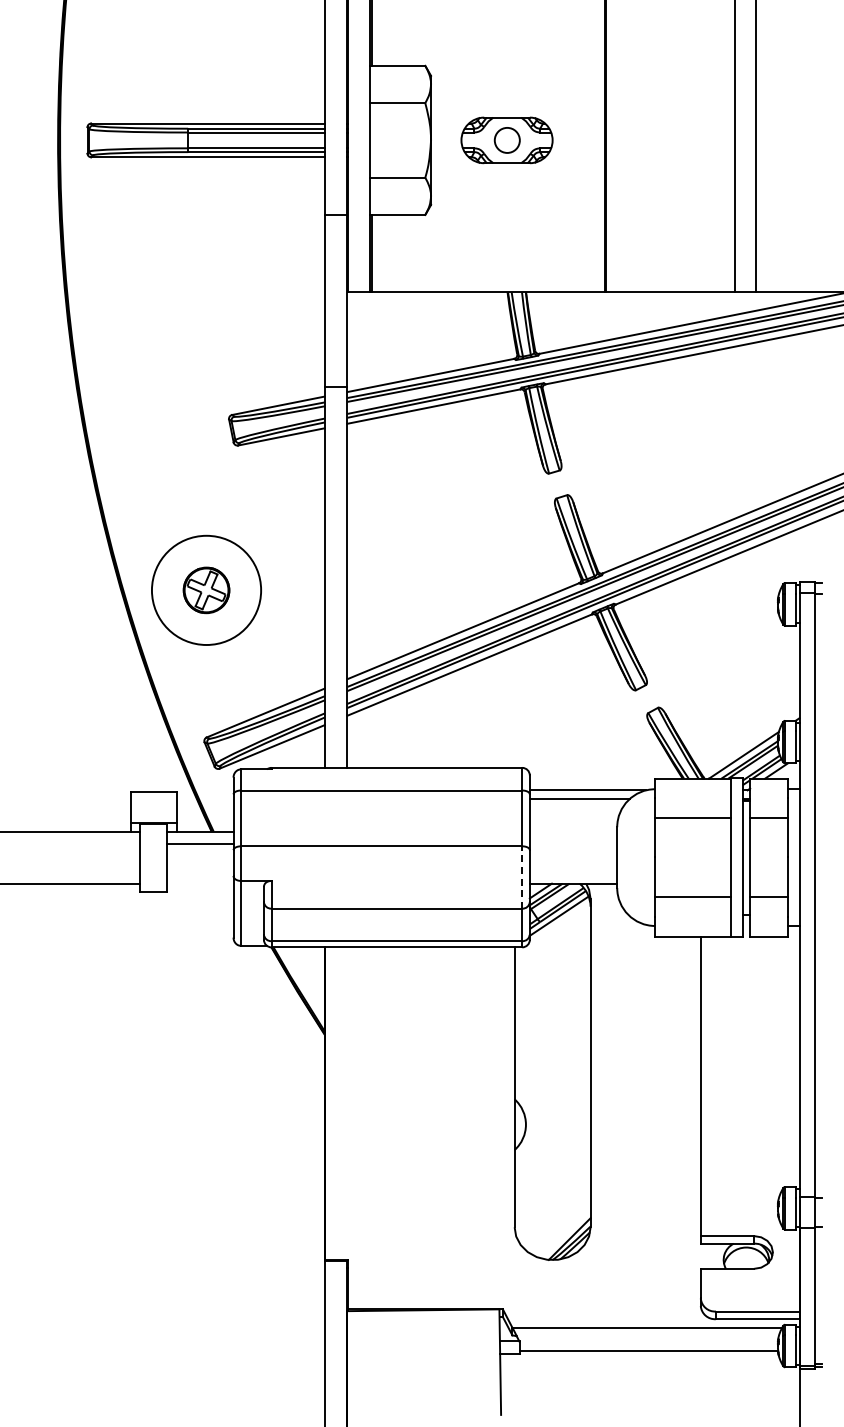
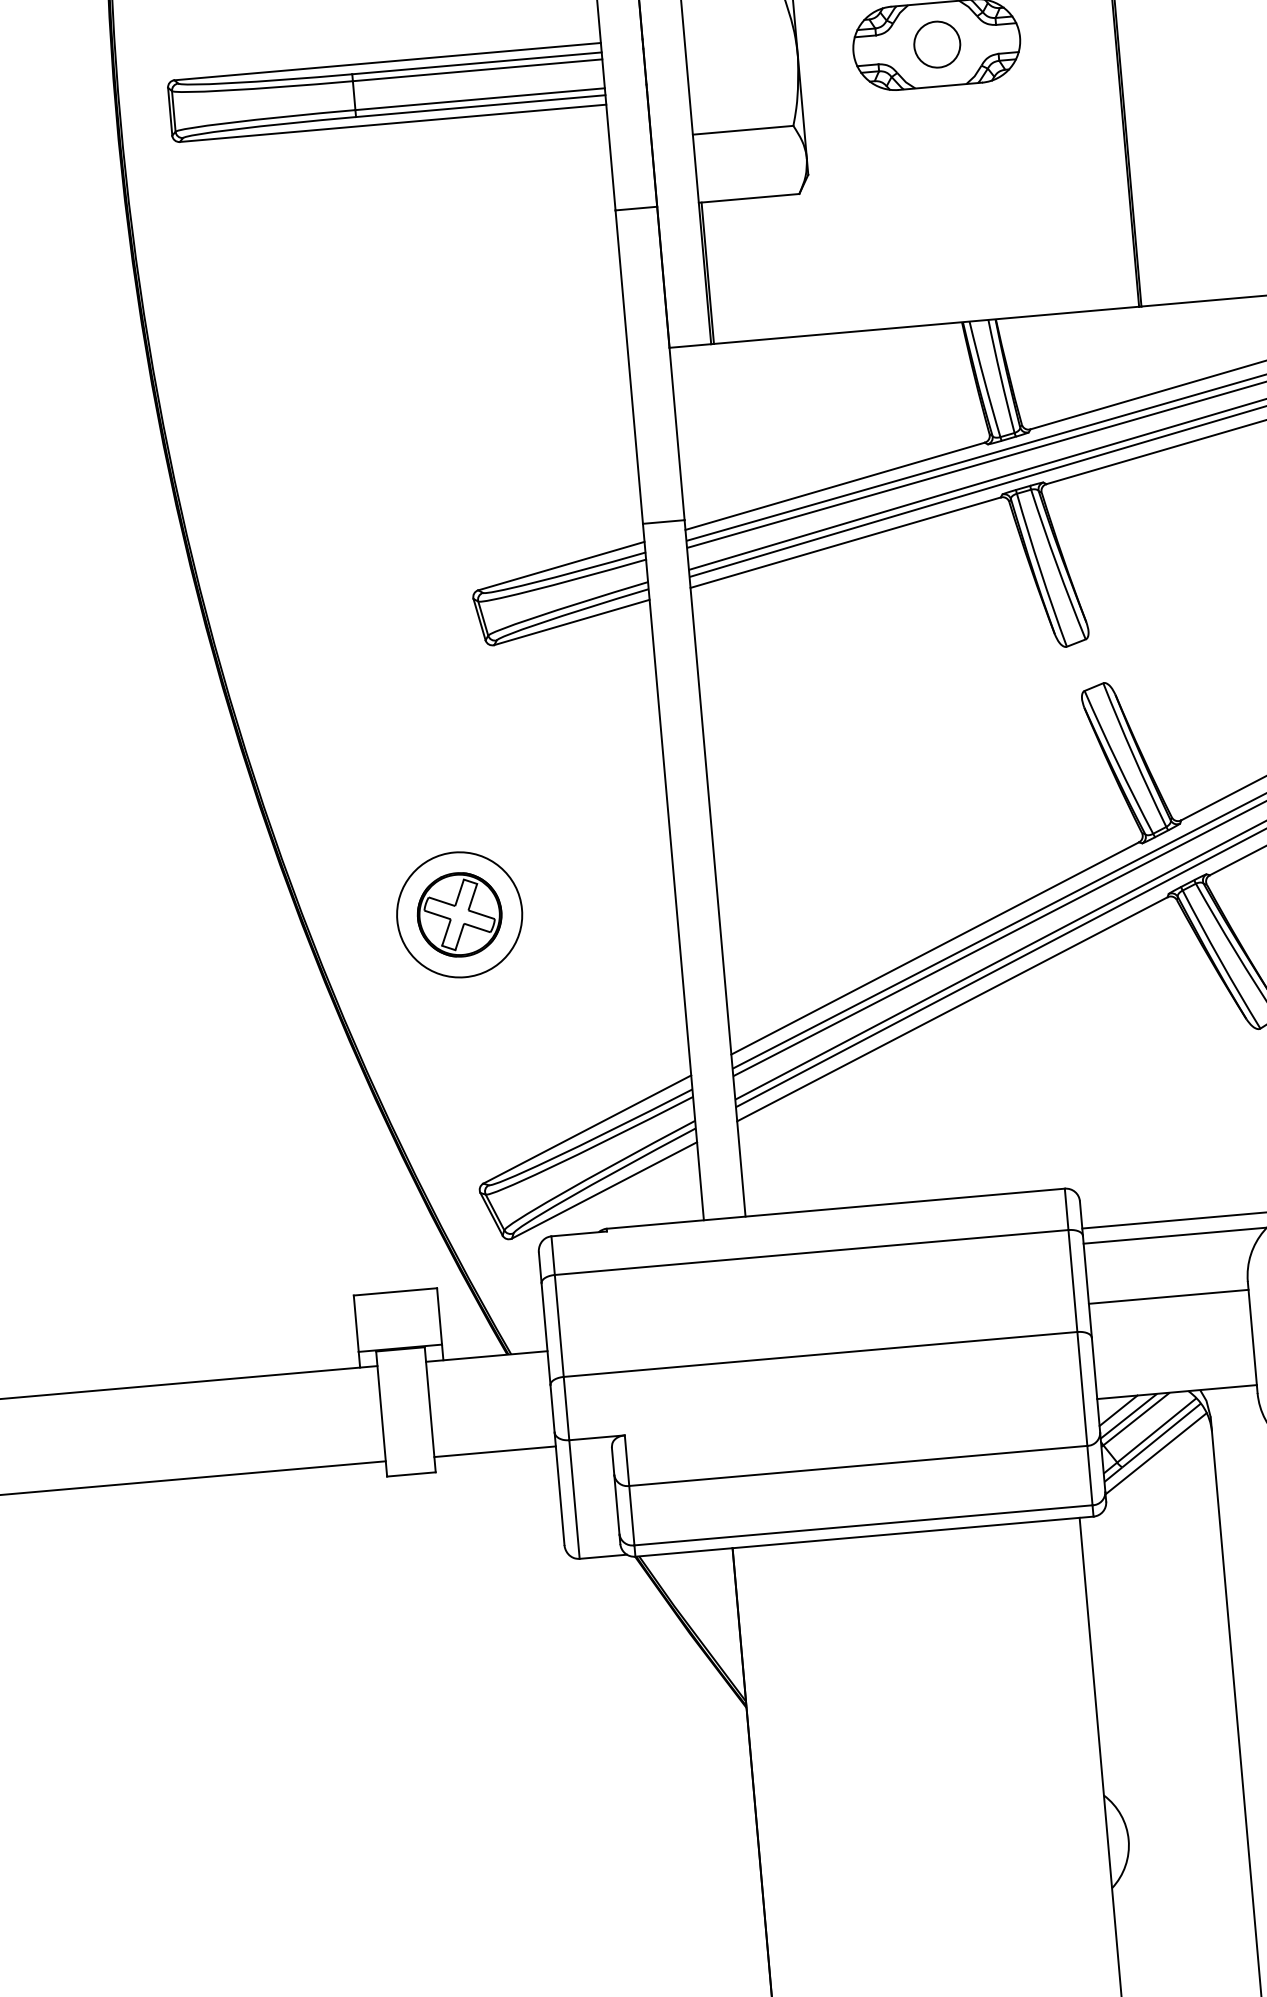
circle: (206, 590) -> (459, 915), size x0.62
line: (573, 831) -> (1168, 1296), added
line: (200, 843) -> (495, 1451), moved
line: (522, 876) -> (1082, 1387), dashed -> solid

